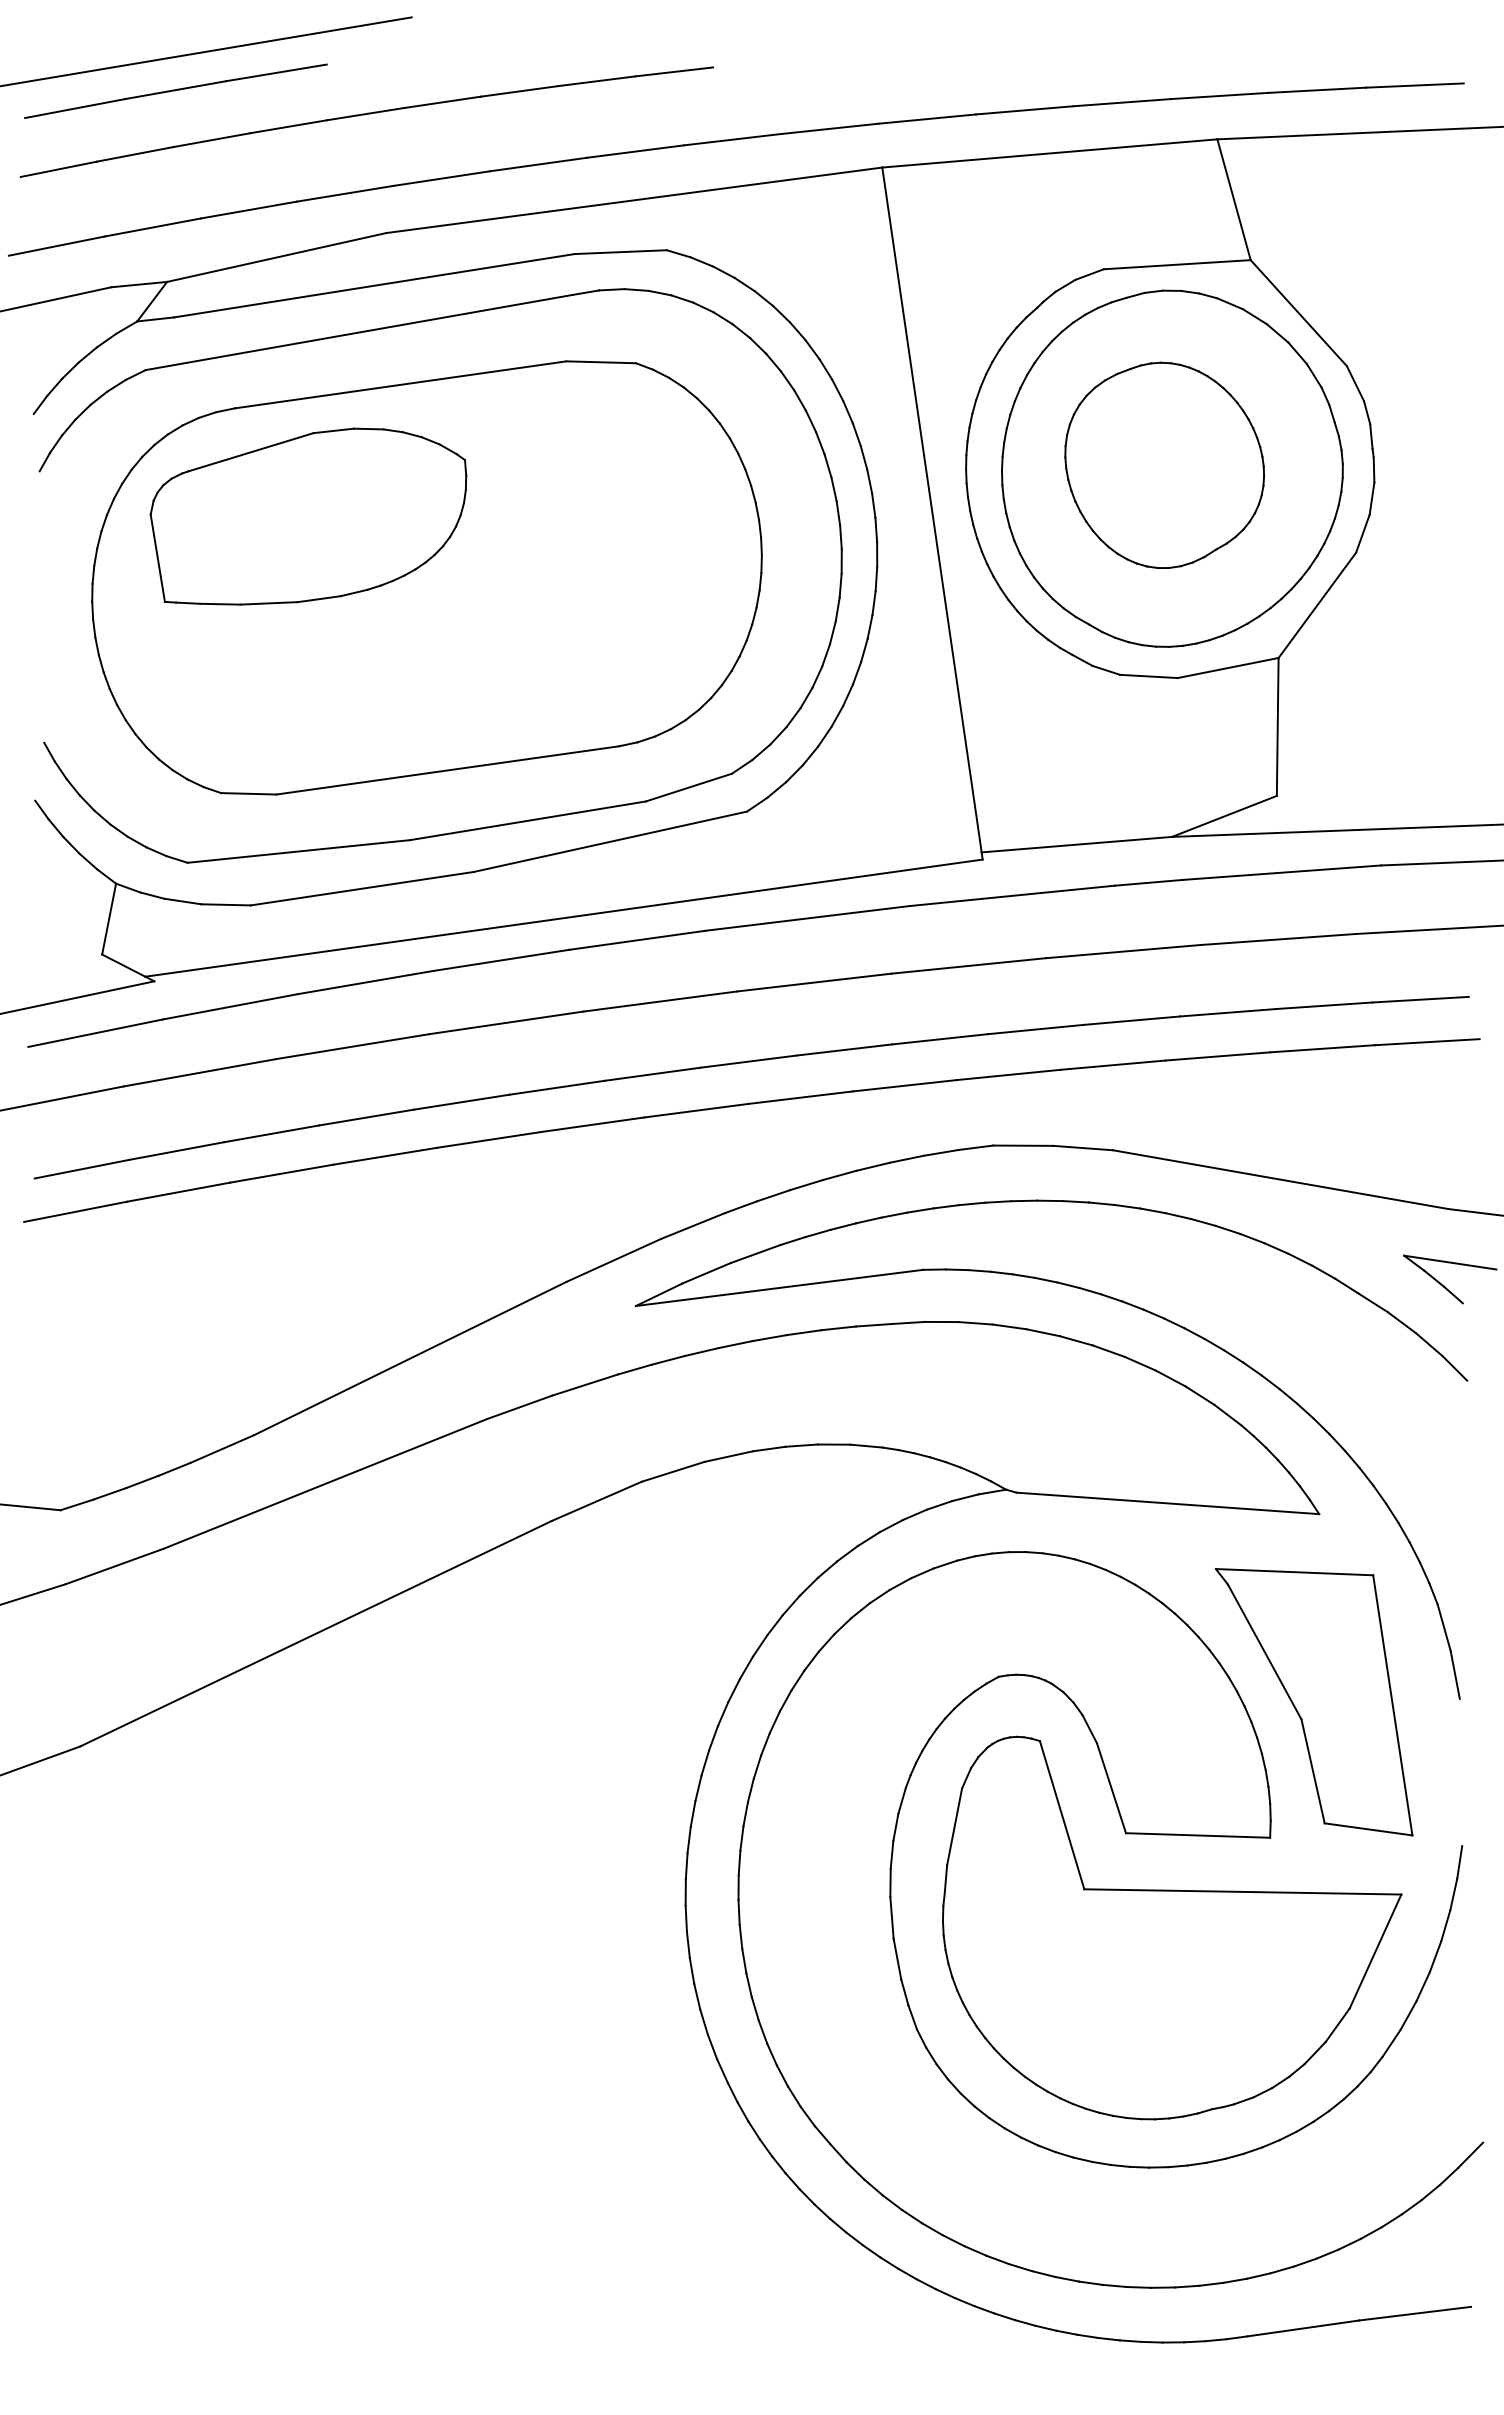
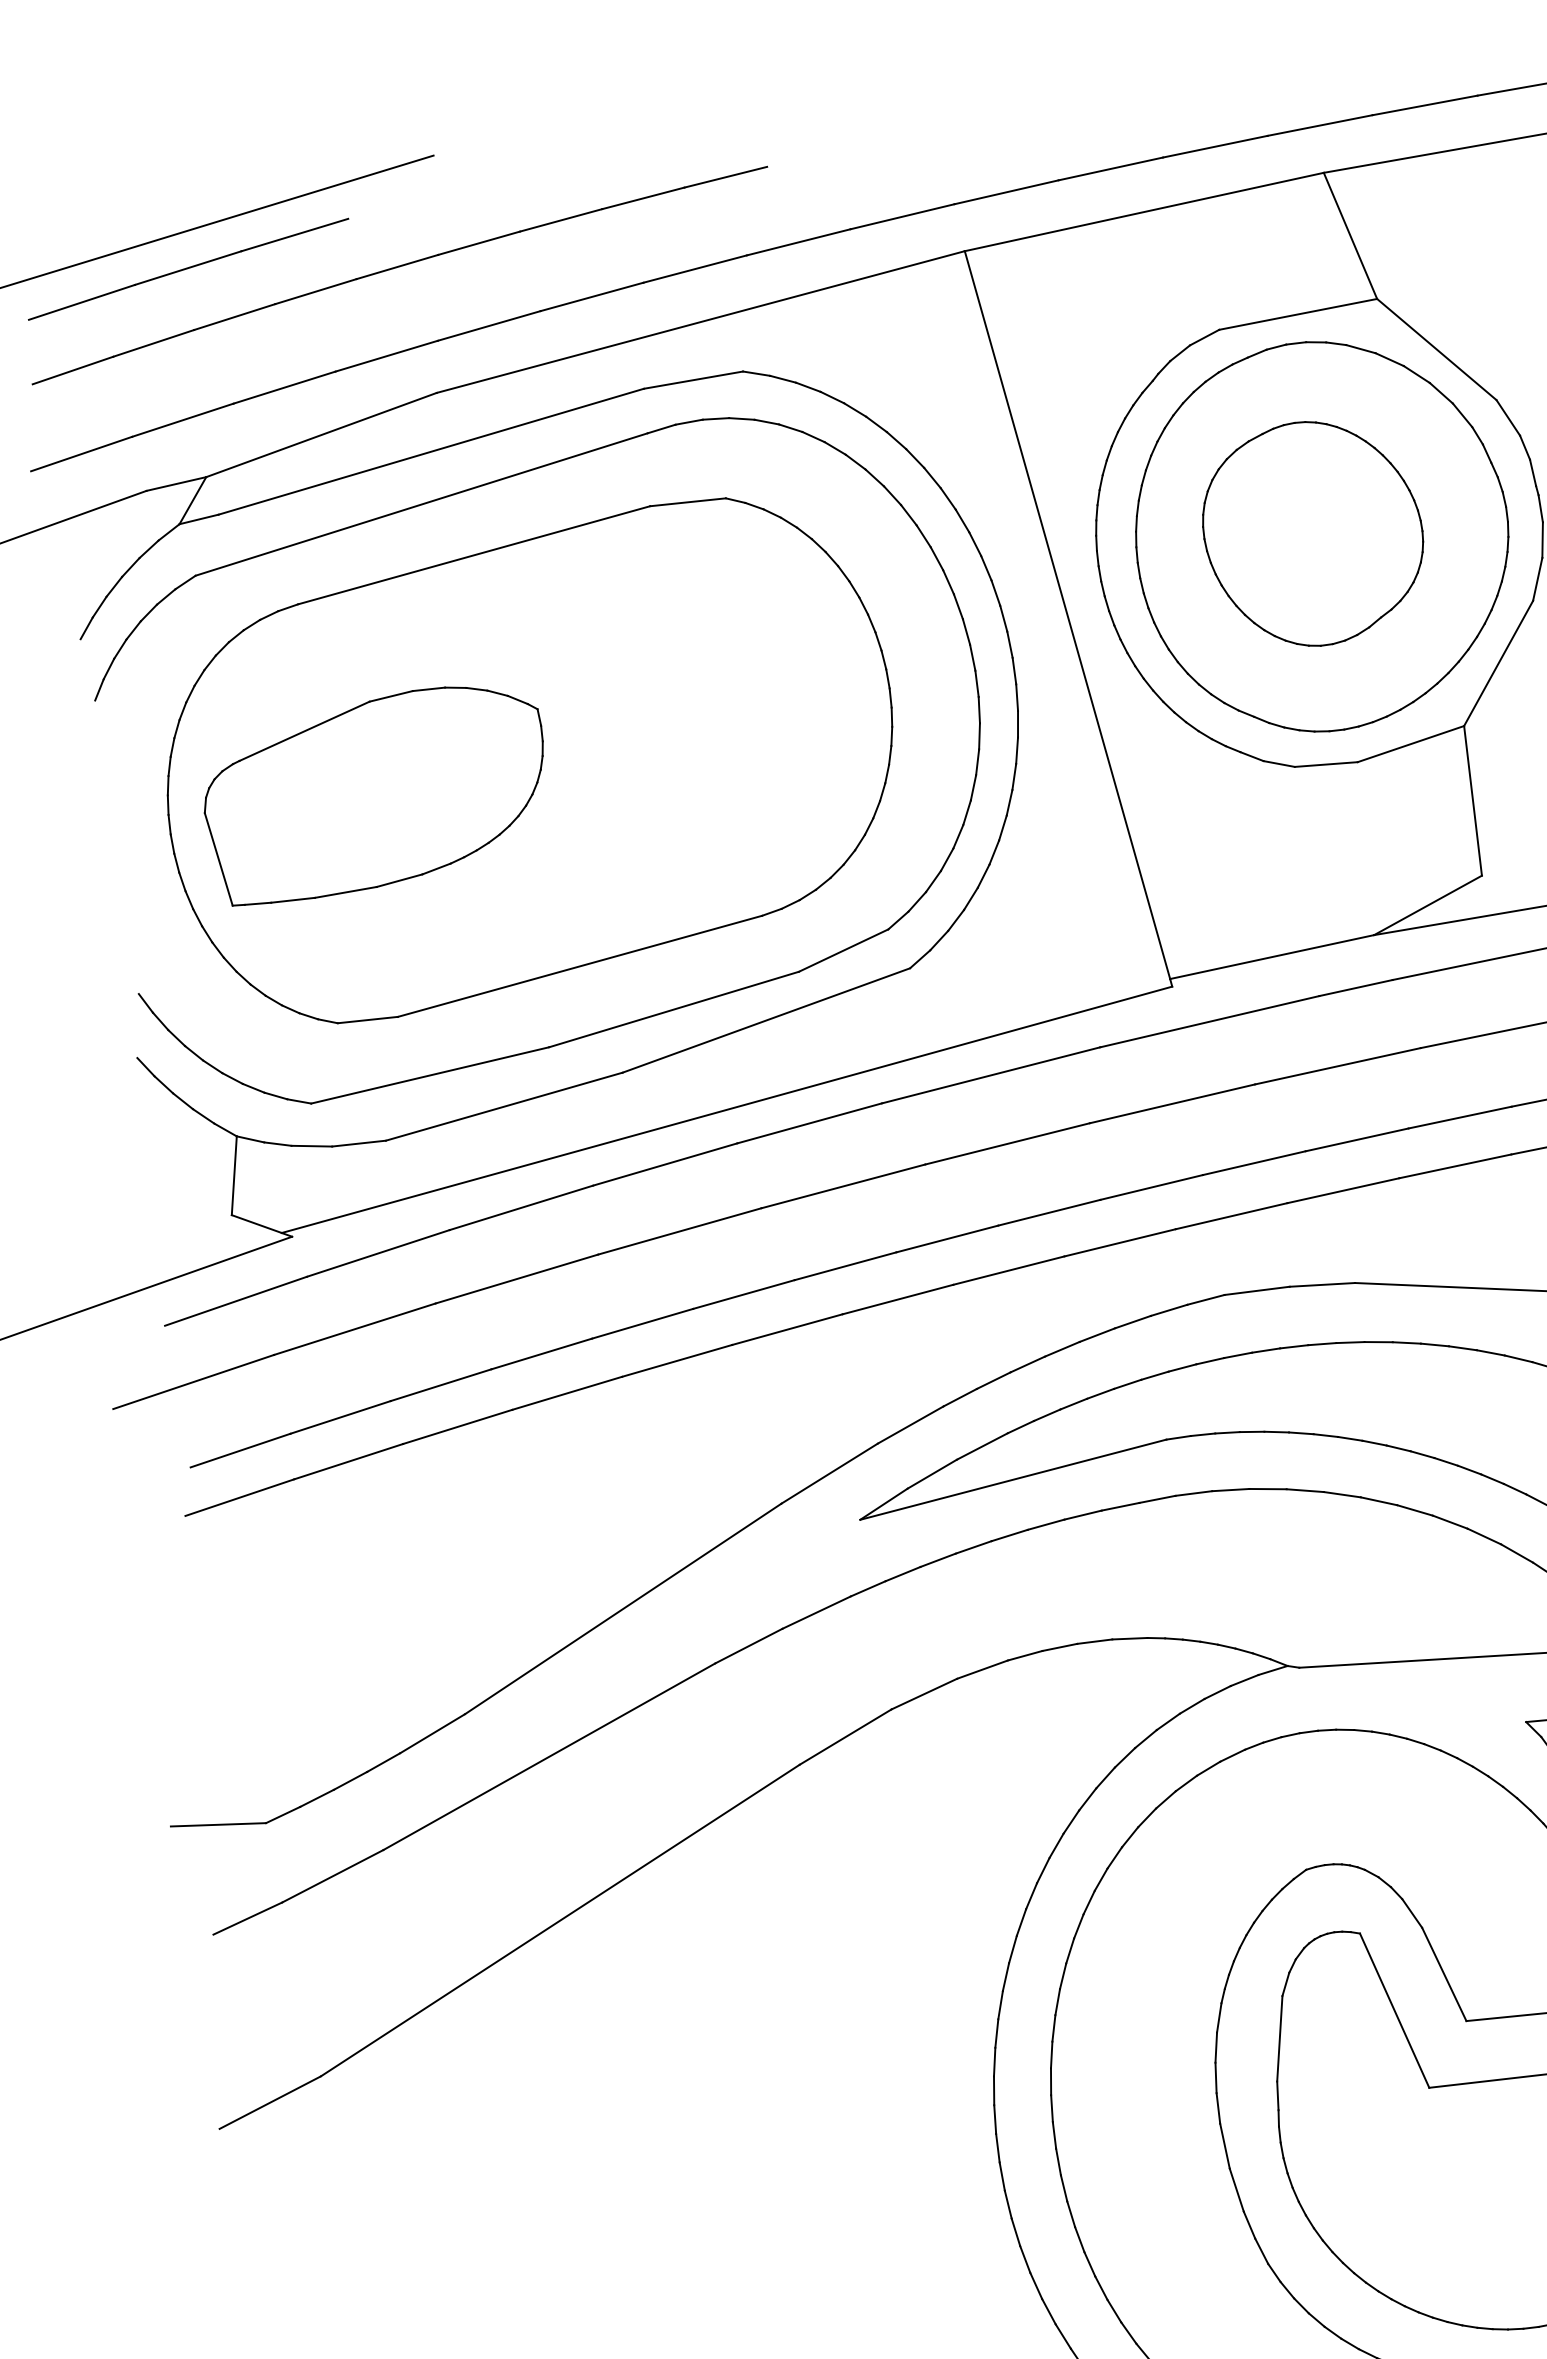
part: (308, 516) -> (376, 792), moved

